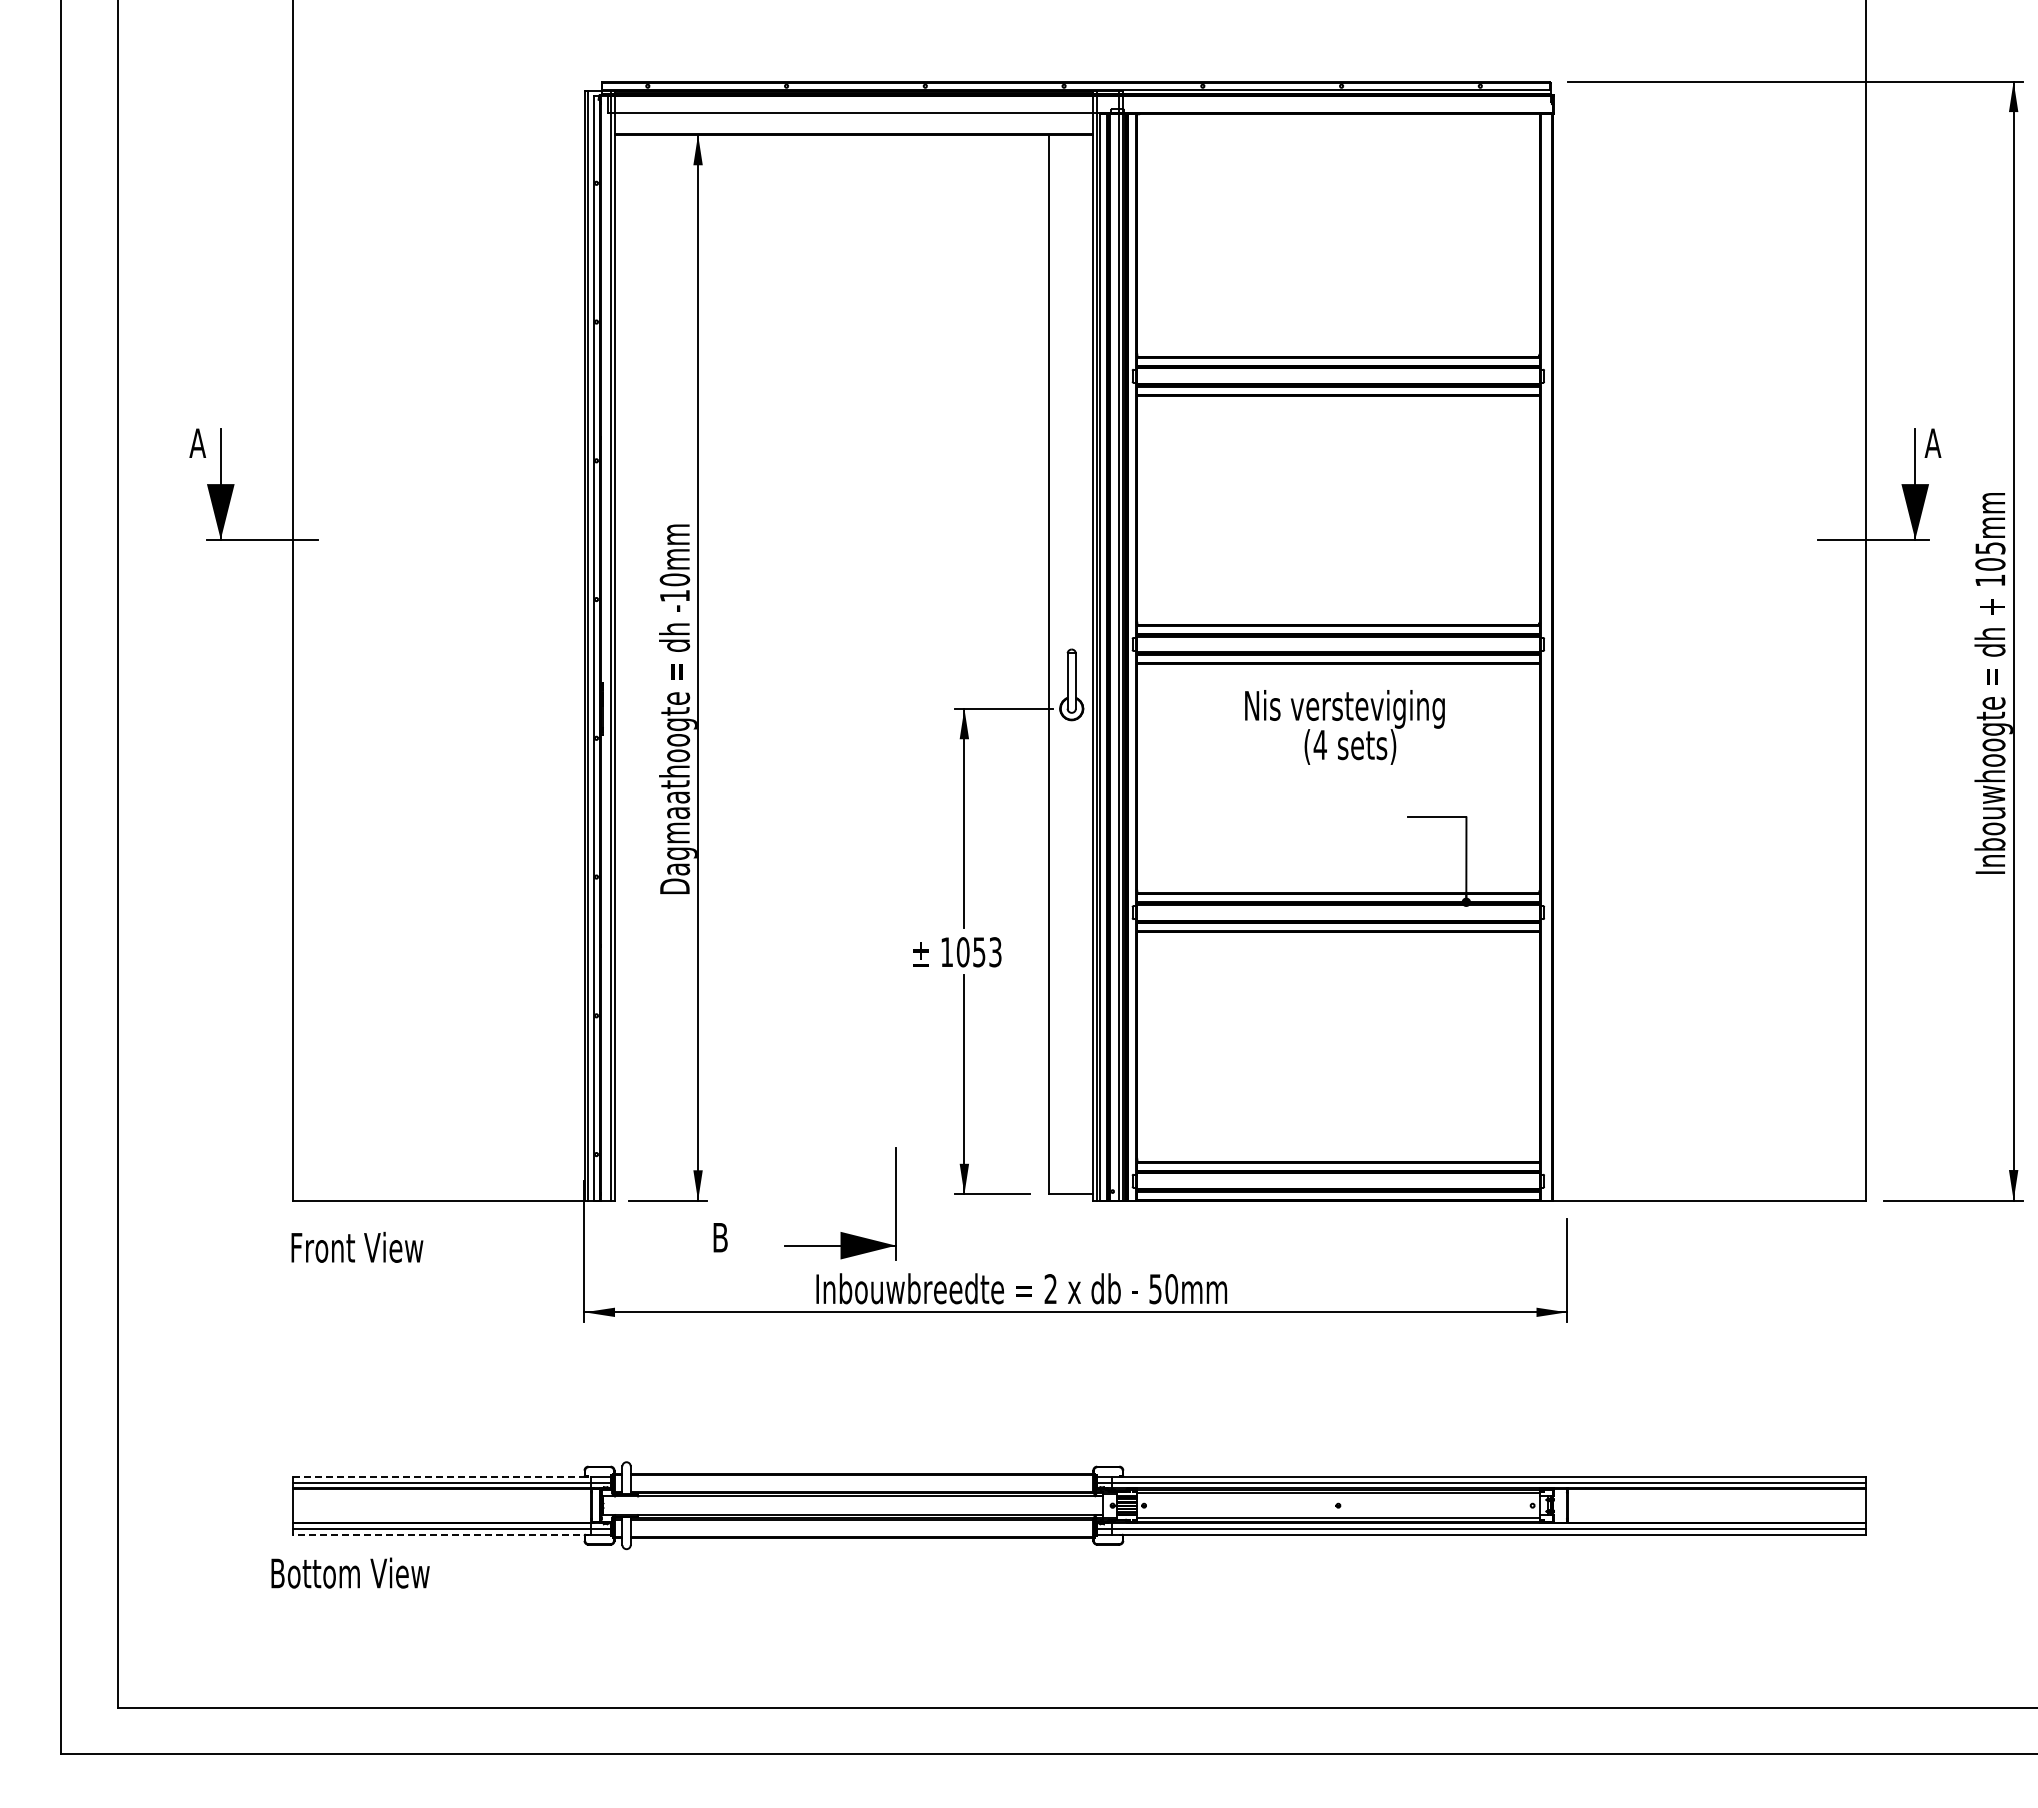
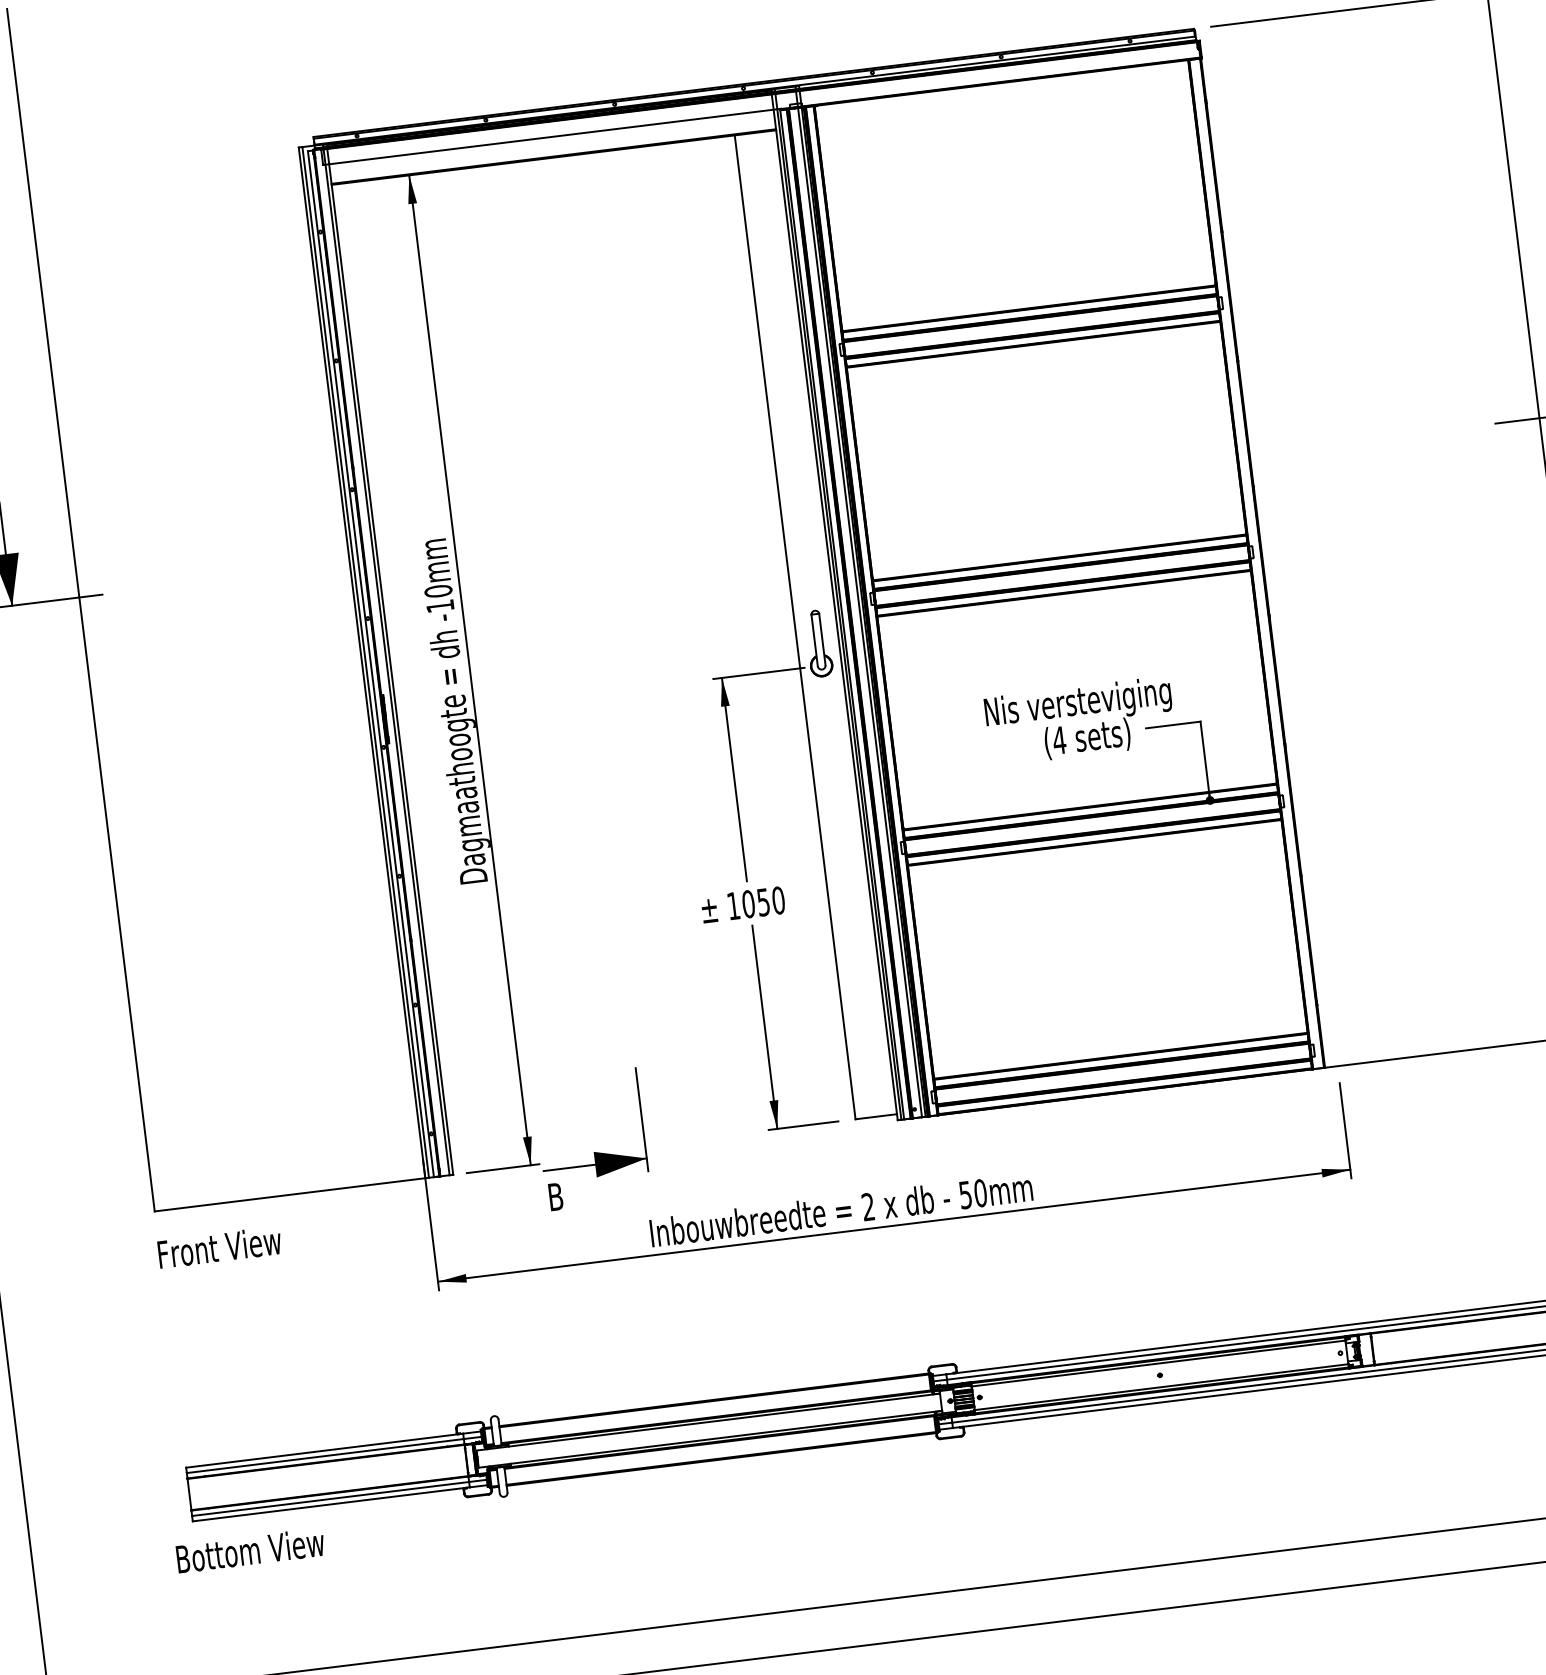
text: (1344, 727) -> (1079, 721), moved
text: (995, 952) -> (778, 900), 1053 -> 1050
part: (840, 1232) -> (593, 1152), moved
line: (442, 1476) -> (324, 1450), dashed -> solid
line: (441, 1534) -> (330, 1504), dashed -> solid

